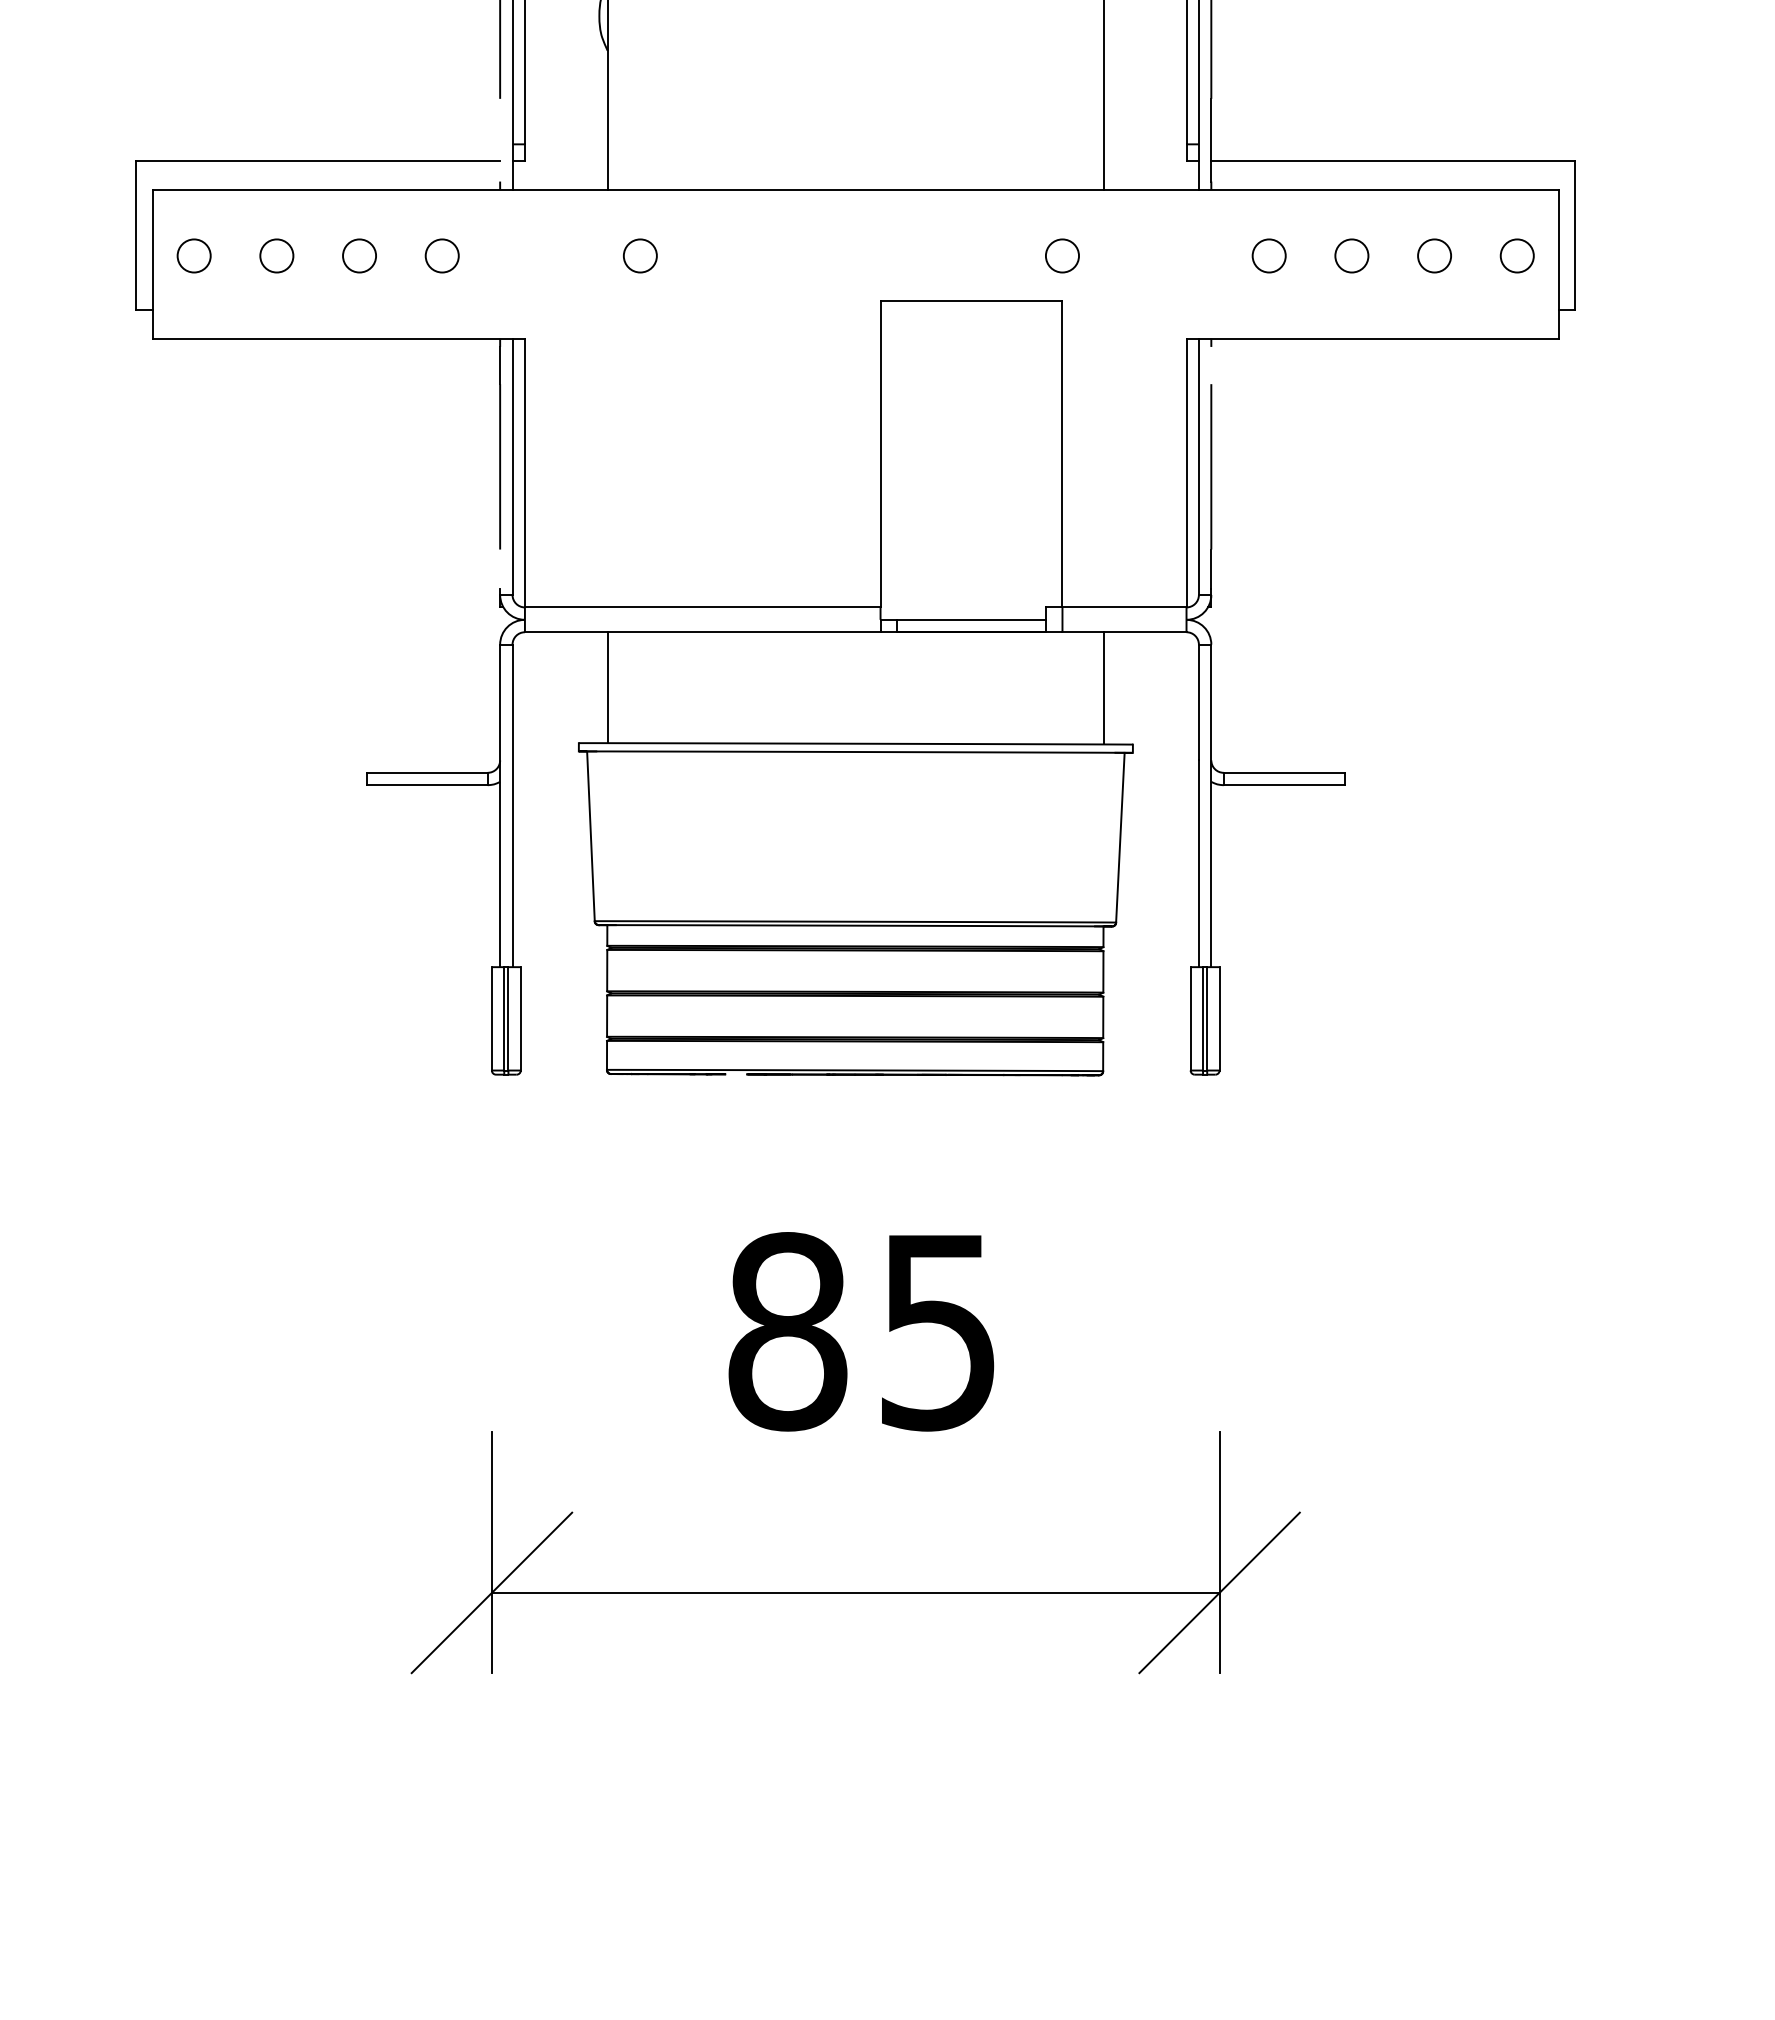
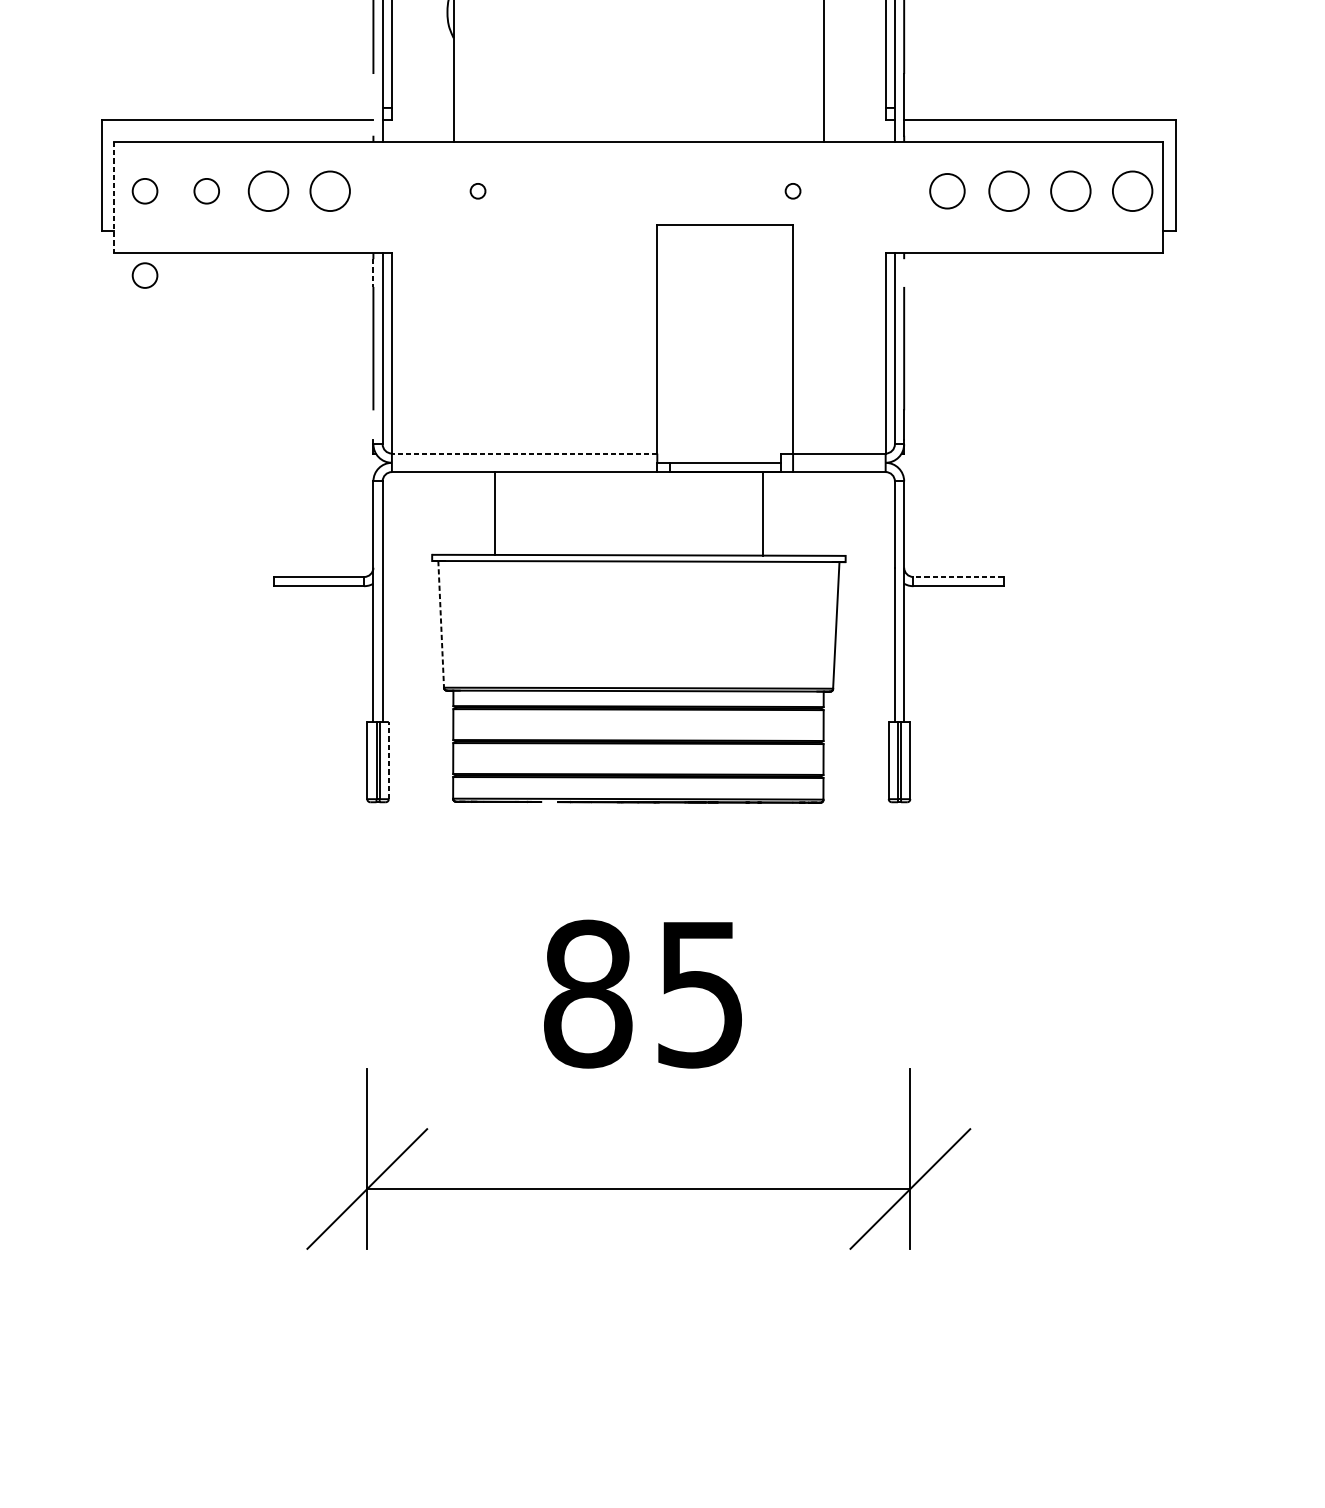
circle: (359, 255) -> (268, 190), size x1.6
circle: (441, 255) -> (329, 190), size x1.6
circle: (639, 255) -> (477, 190), size x0.6
circle: (1062, 255) -> (793, 190), size x0.6
circle: (1268, 255) -> (946, 190), size x1.4
circle: (1351, 255) -> (1008, 190), size x1.6
circle: (1434, 255) -> (1070, 190), size x1.6
circle: (1516, 255) -> (1131, 190), size x1.6
line: (152, 264) -> (113, 197), solid -> dashed
line: (500, 365) -> (373, 273), solid -> dashed
circle: (193, 368) -> (144, 275), added
line: (702, 607) -> (524, 453), solid -> dashed
line: (607, 687) -> (494, 513), moved
line: (1103, 688) -> (762, 514), moved
line: (1283, 772) -> (958, 576), solid -> dashed
line: (590, 836) -> (440, 624), solid -> dashed
line: (520, 1018) -> (388, 760), solid -> dashed

